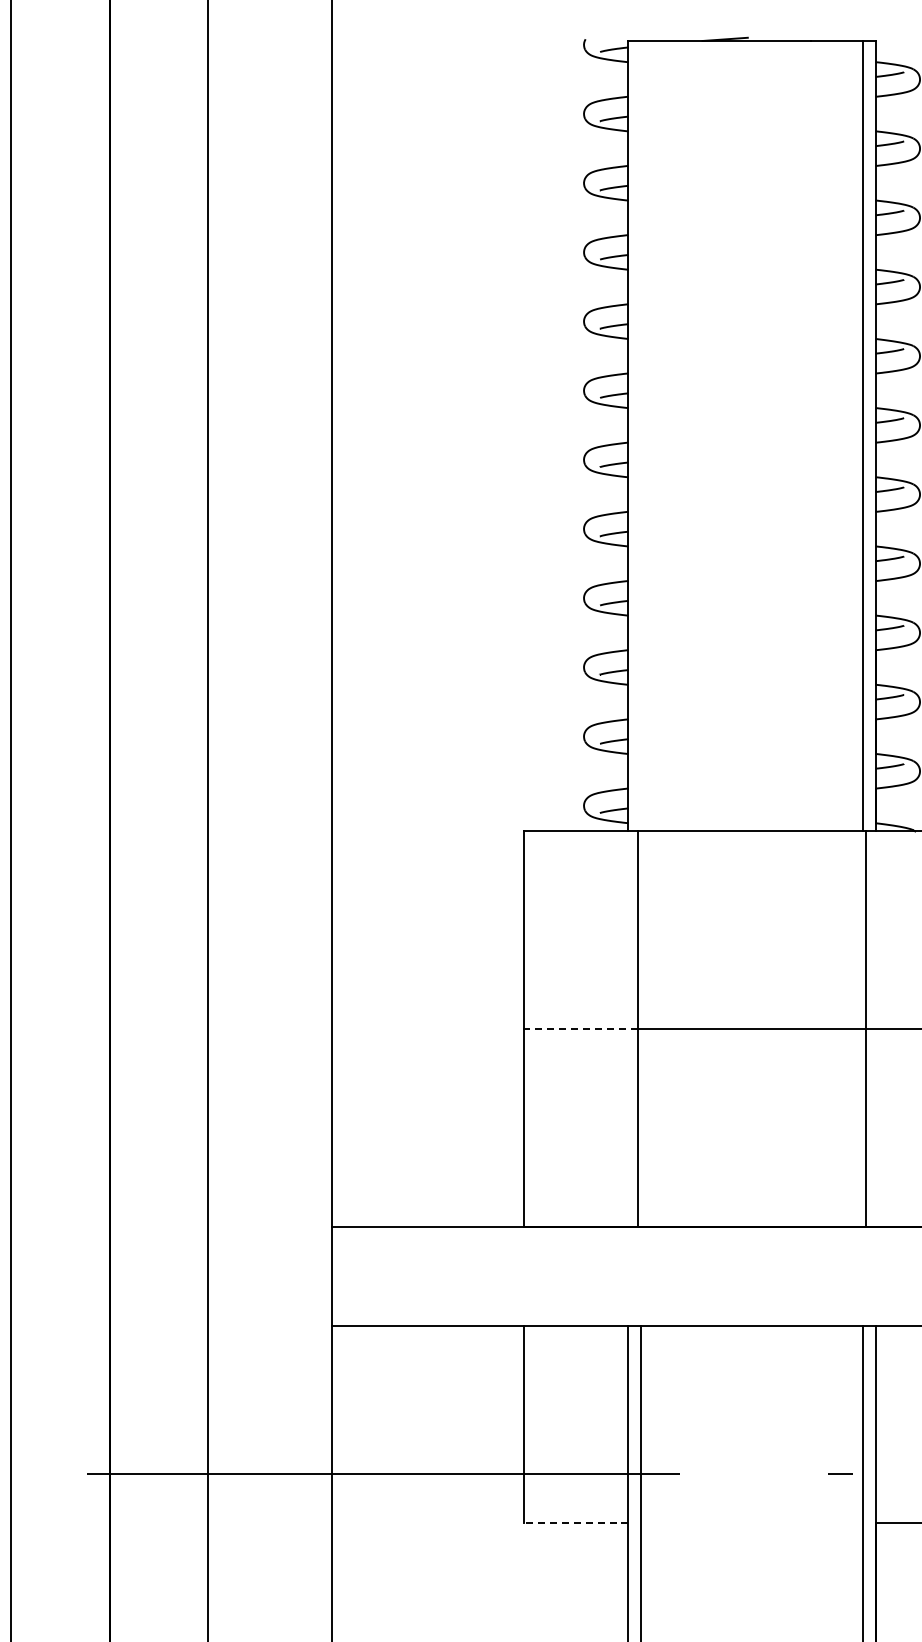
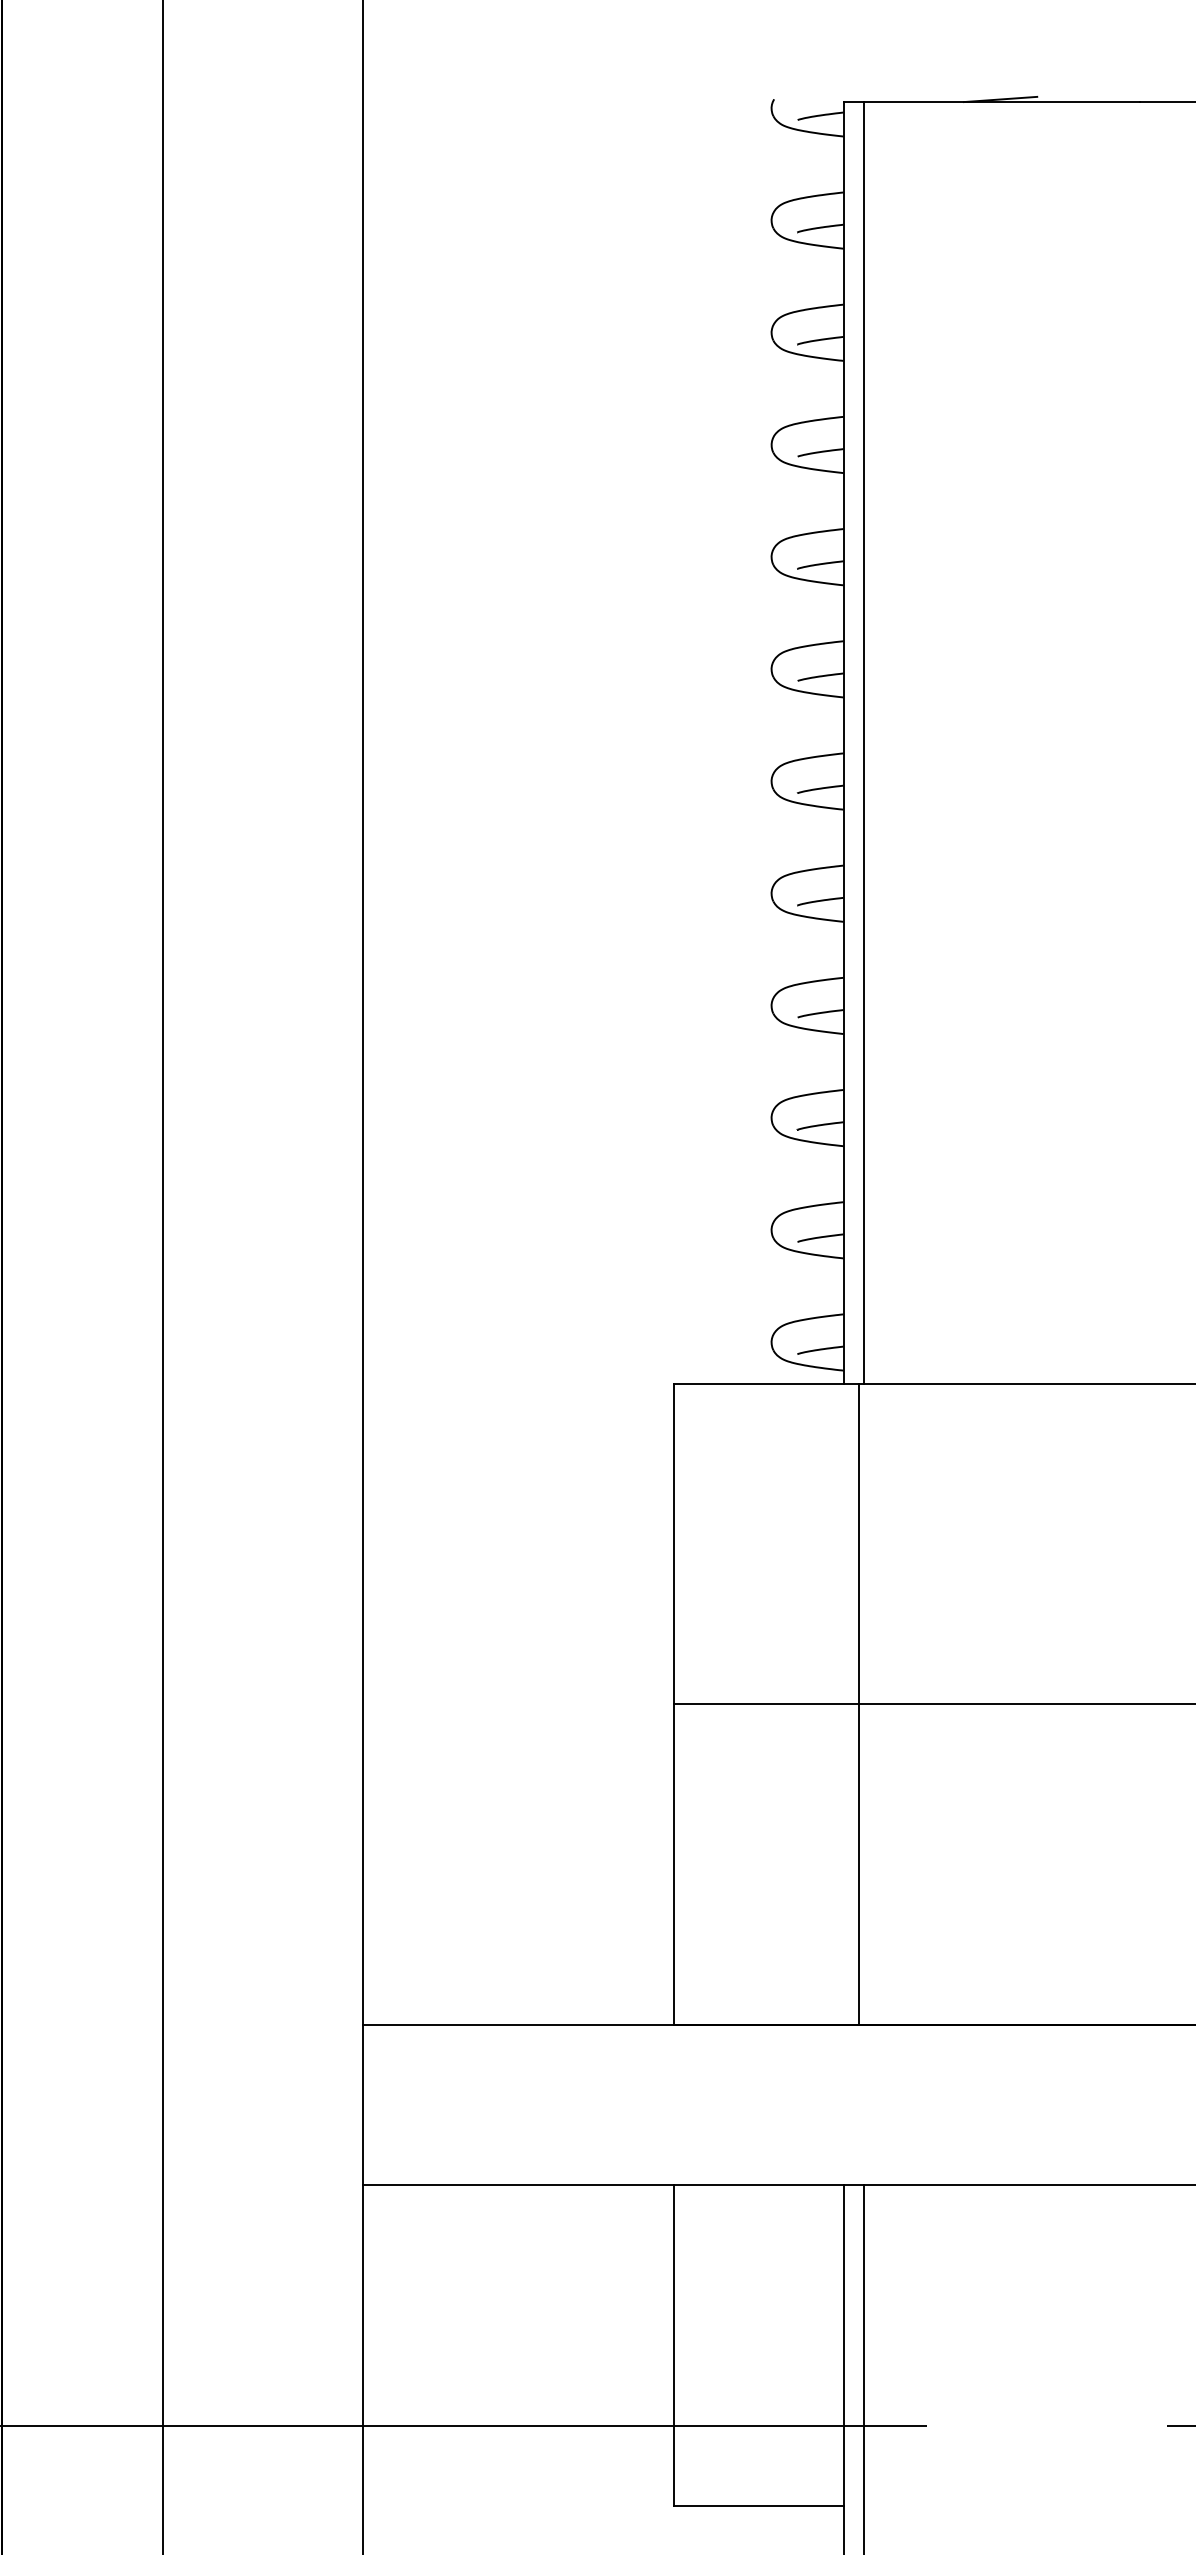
line: (640, 435) -> (863, 741), added
line: (580, 1029) -> (765, 1705), dashed -> solid
line: (575, 1523) -> (757, 2506), dashed -> solid

